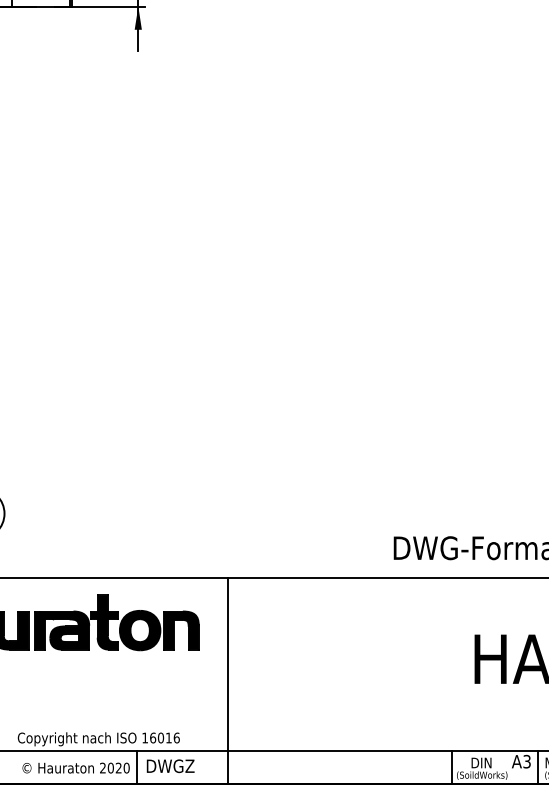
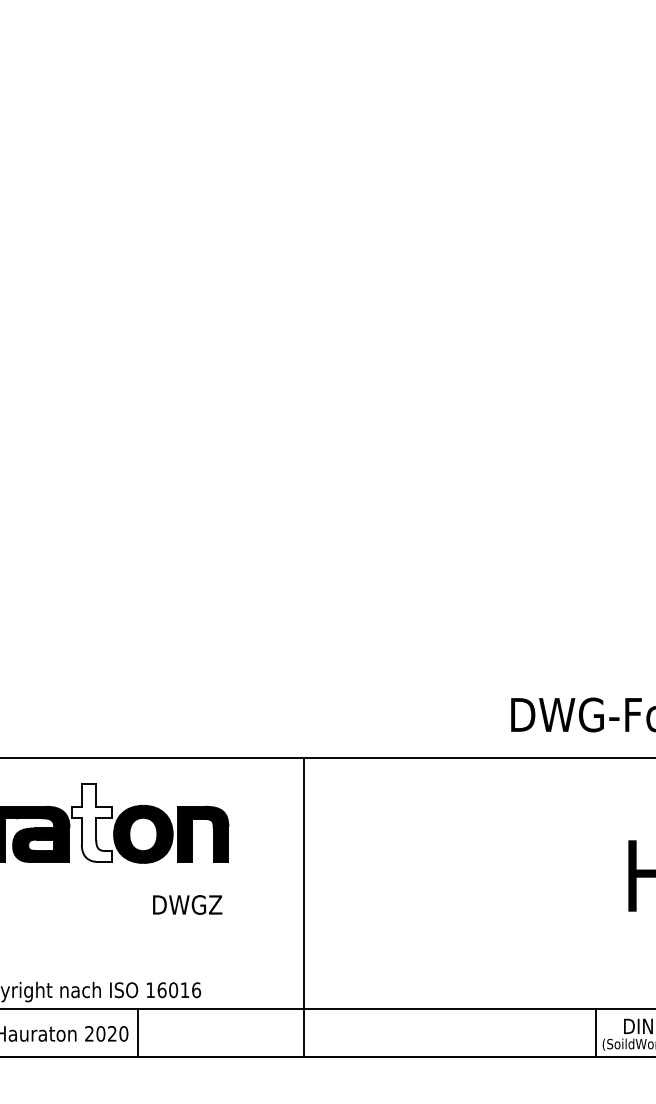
fill: (104, 622) -> (91, 822), removed
line: (227, 680) -> (303, 906), moved
text: (170, 766) -> (187, 905), moved

